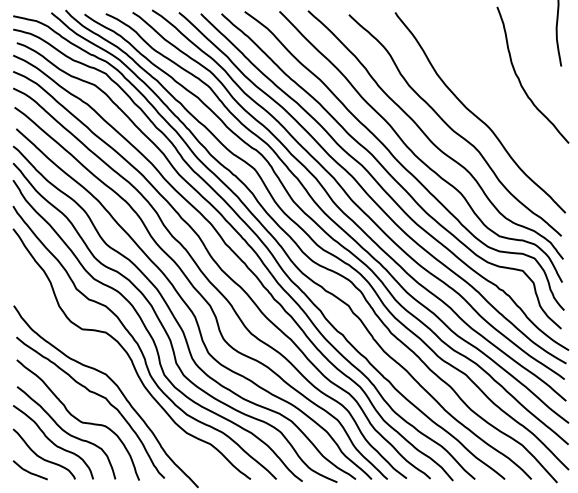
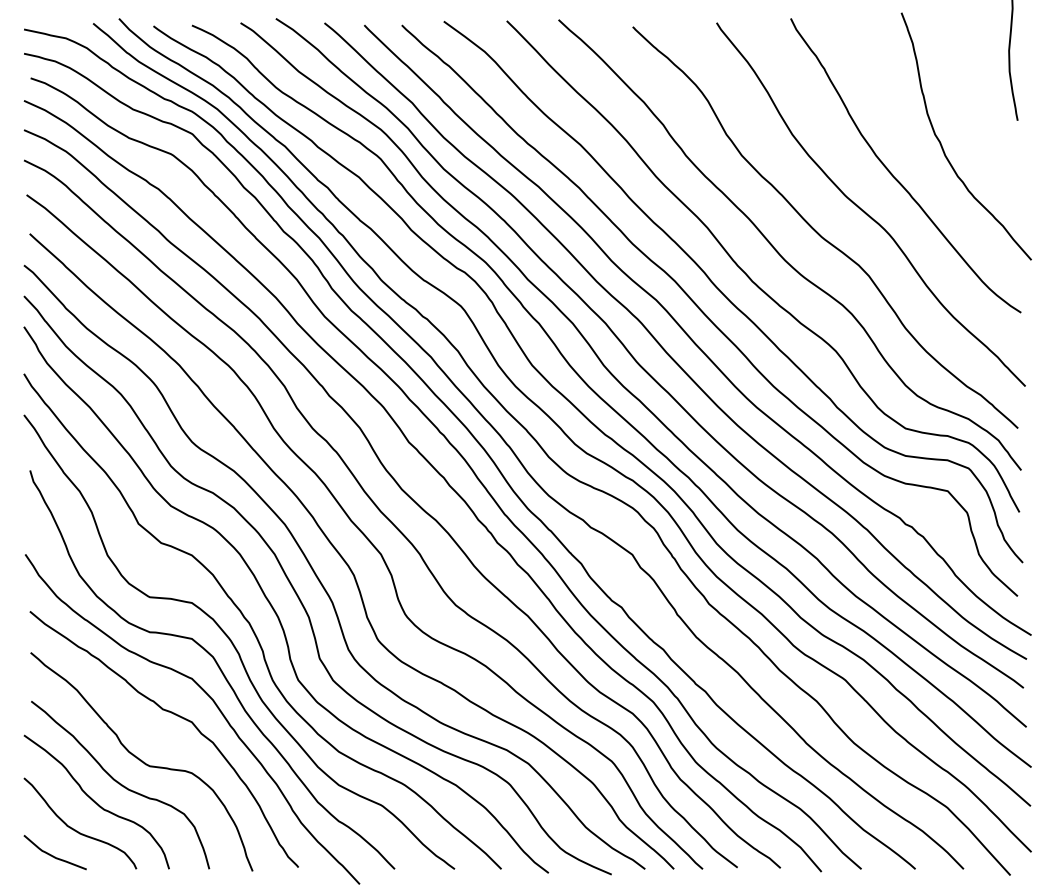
curve: (493, 96) -> (894, 175), added
curve: (119, 367) -> (216, 666), added

